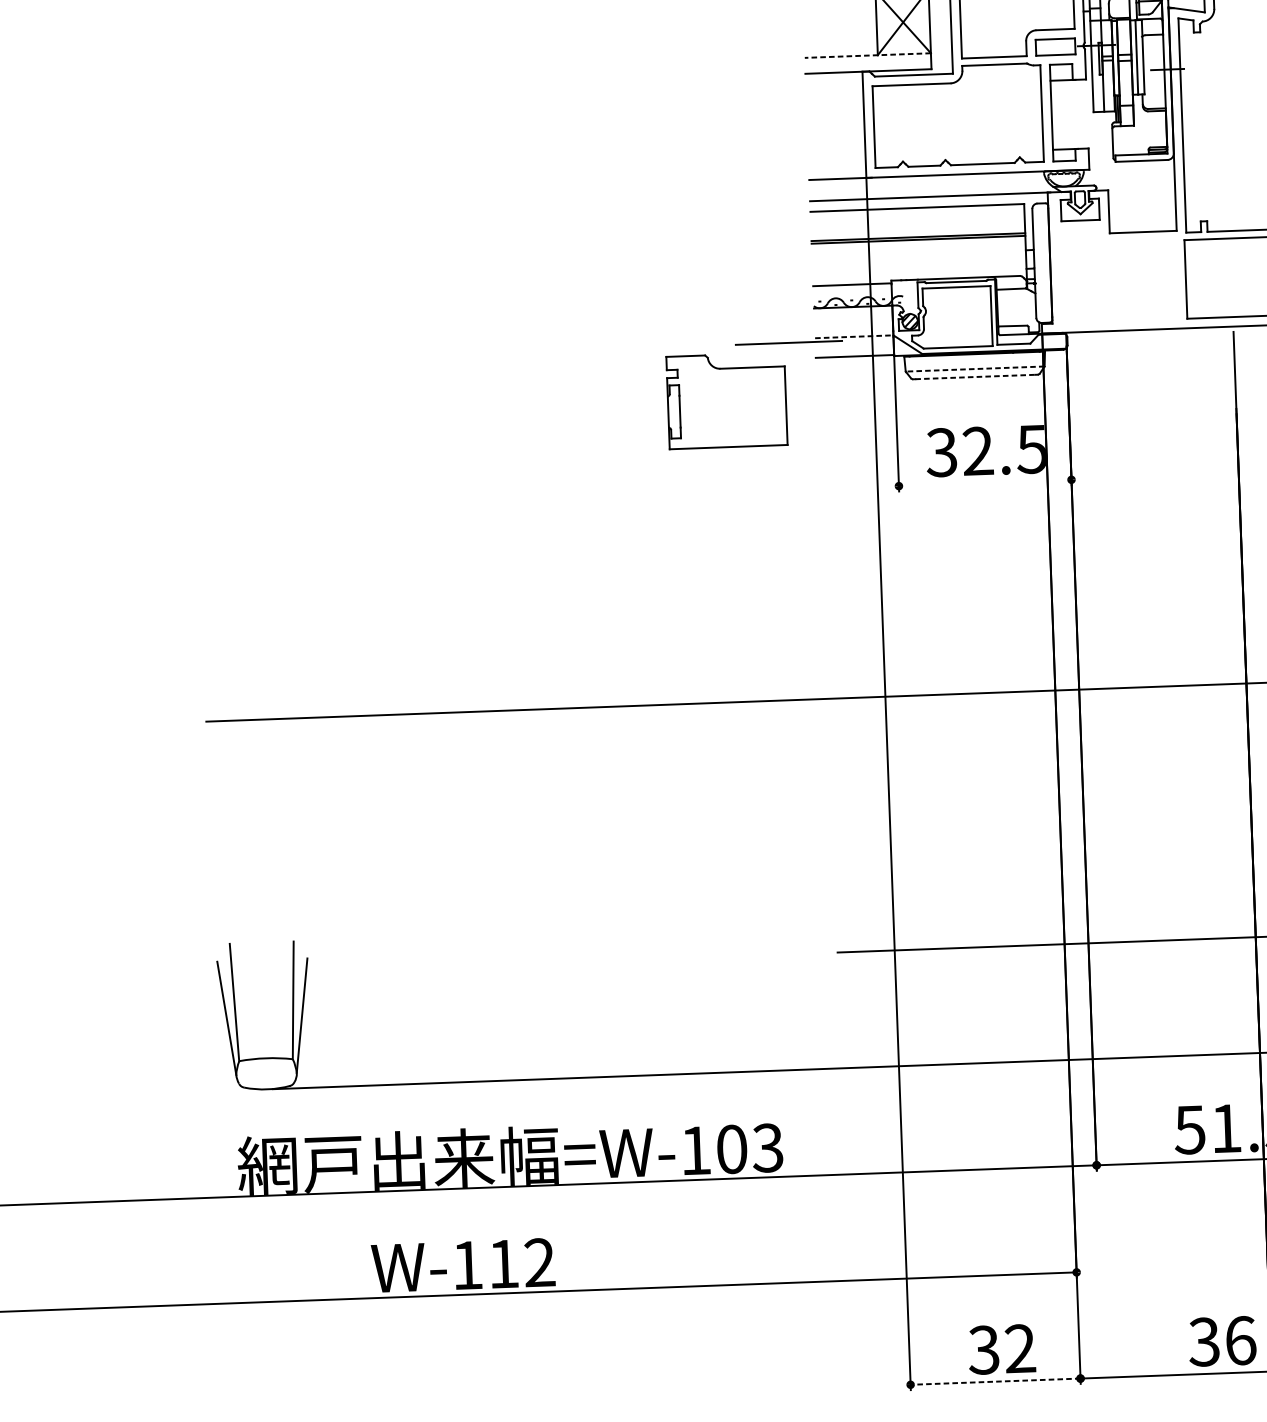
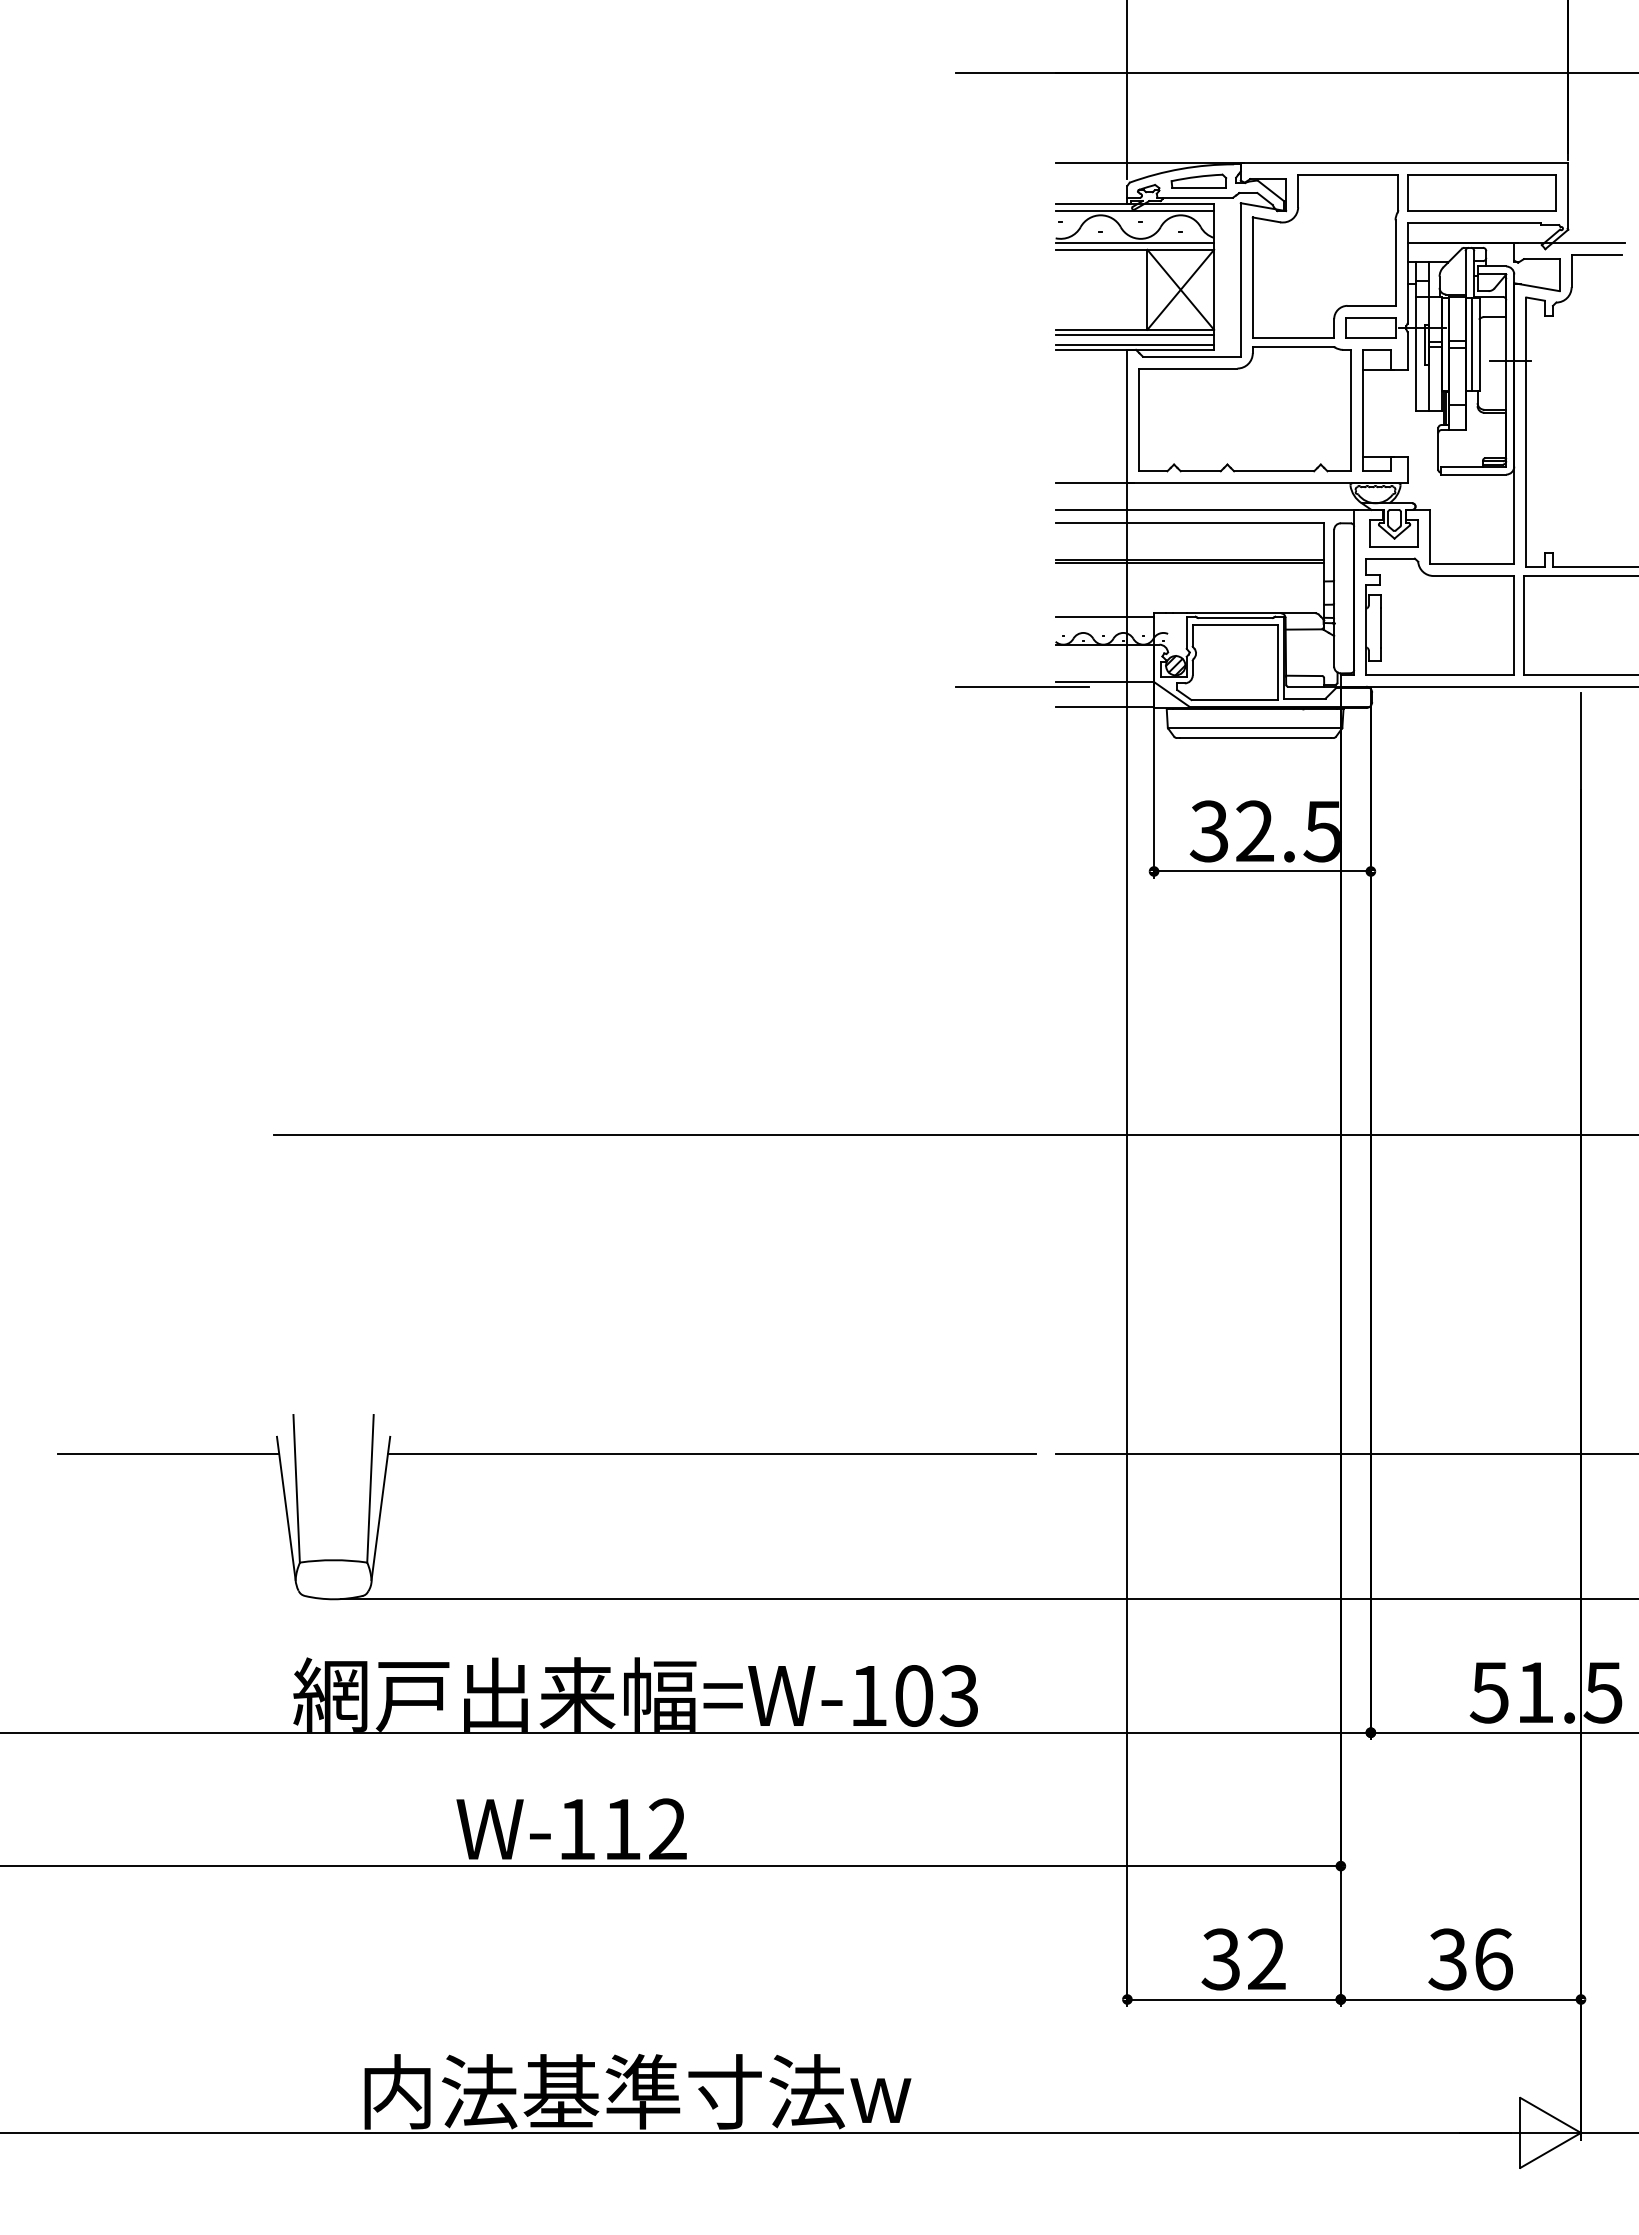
line: (867, 55) -> (1134, 329), dashed -> solid
line: (867, 59) -> (1134, 334), added
line: (868, 68) -> (1134, 345), added
line: (854, 337) -> (1105, 682), dashed -> solid
line: (974, 369) -> (1254, 728), dashed -> solid
line: (975, 377) -> (1255, 738), dashed -> solid
part: (726, 400) -> (1439, 616), moved
line: (985, 482) -> (1262, 871), added
line: (563, 962) -> (711, 1453), added
line: (131, 978) -> (168, 1453), added
text: (1222, 1341) -> (1470, 1959), moved
line: (995, 1381) -> (1234, 1999), dashed -> solid

